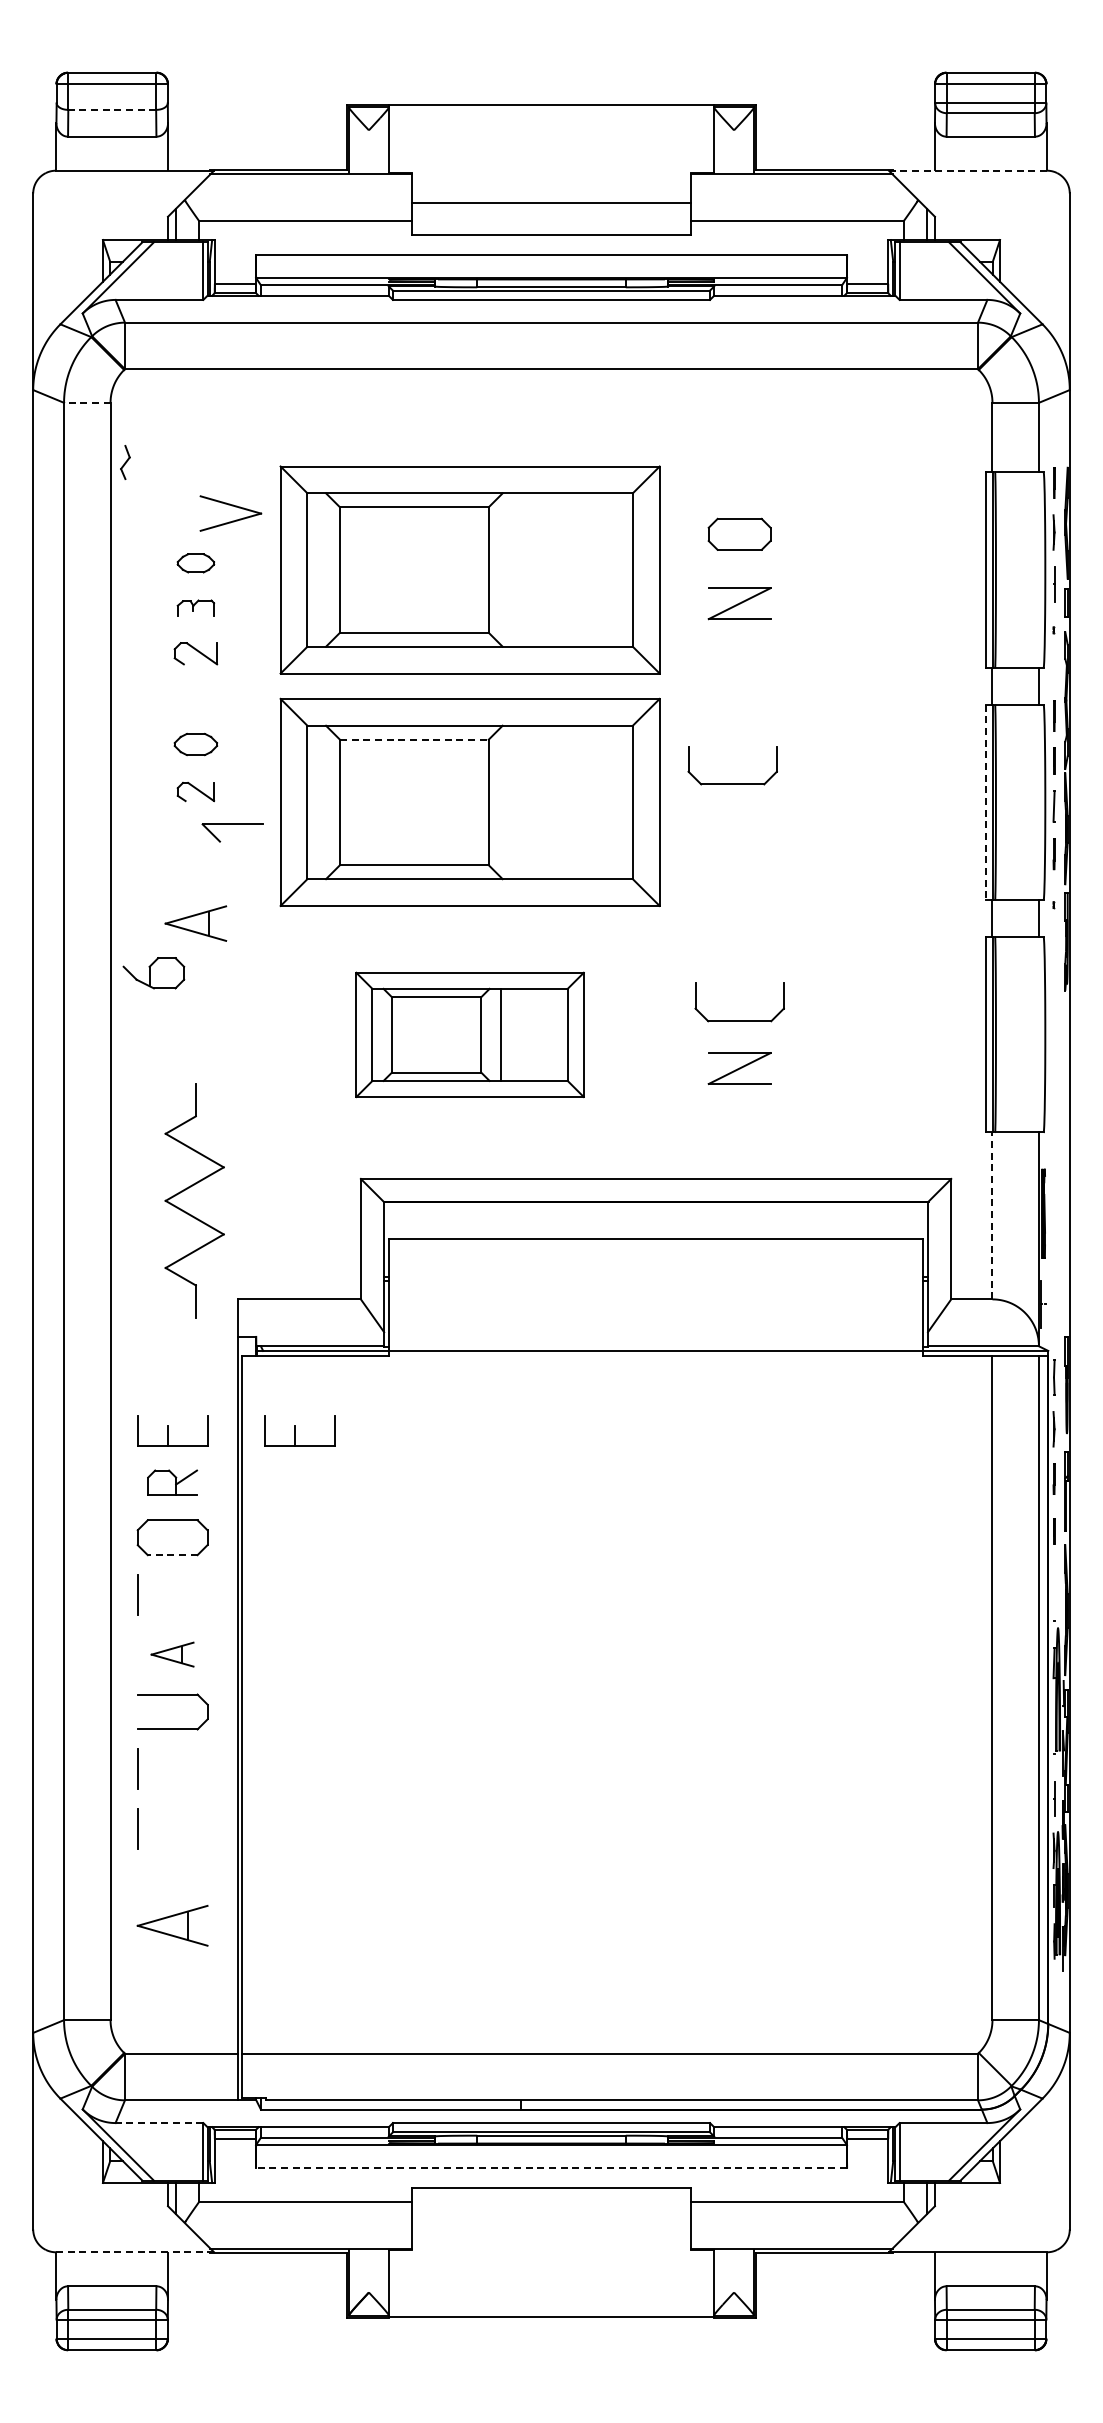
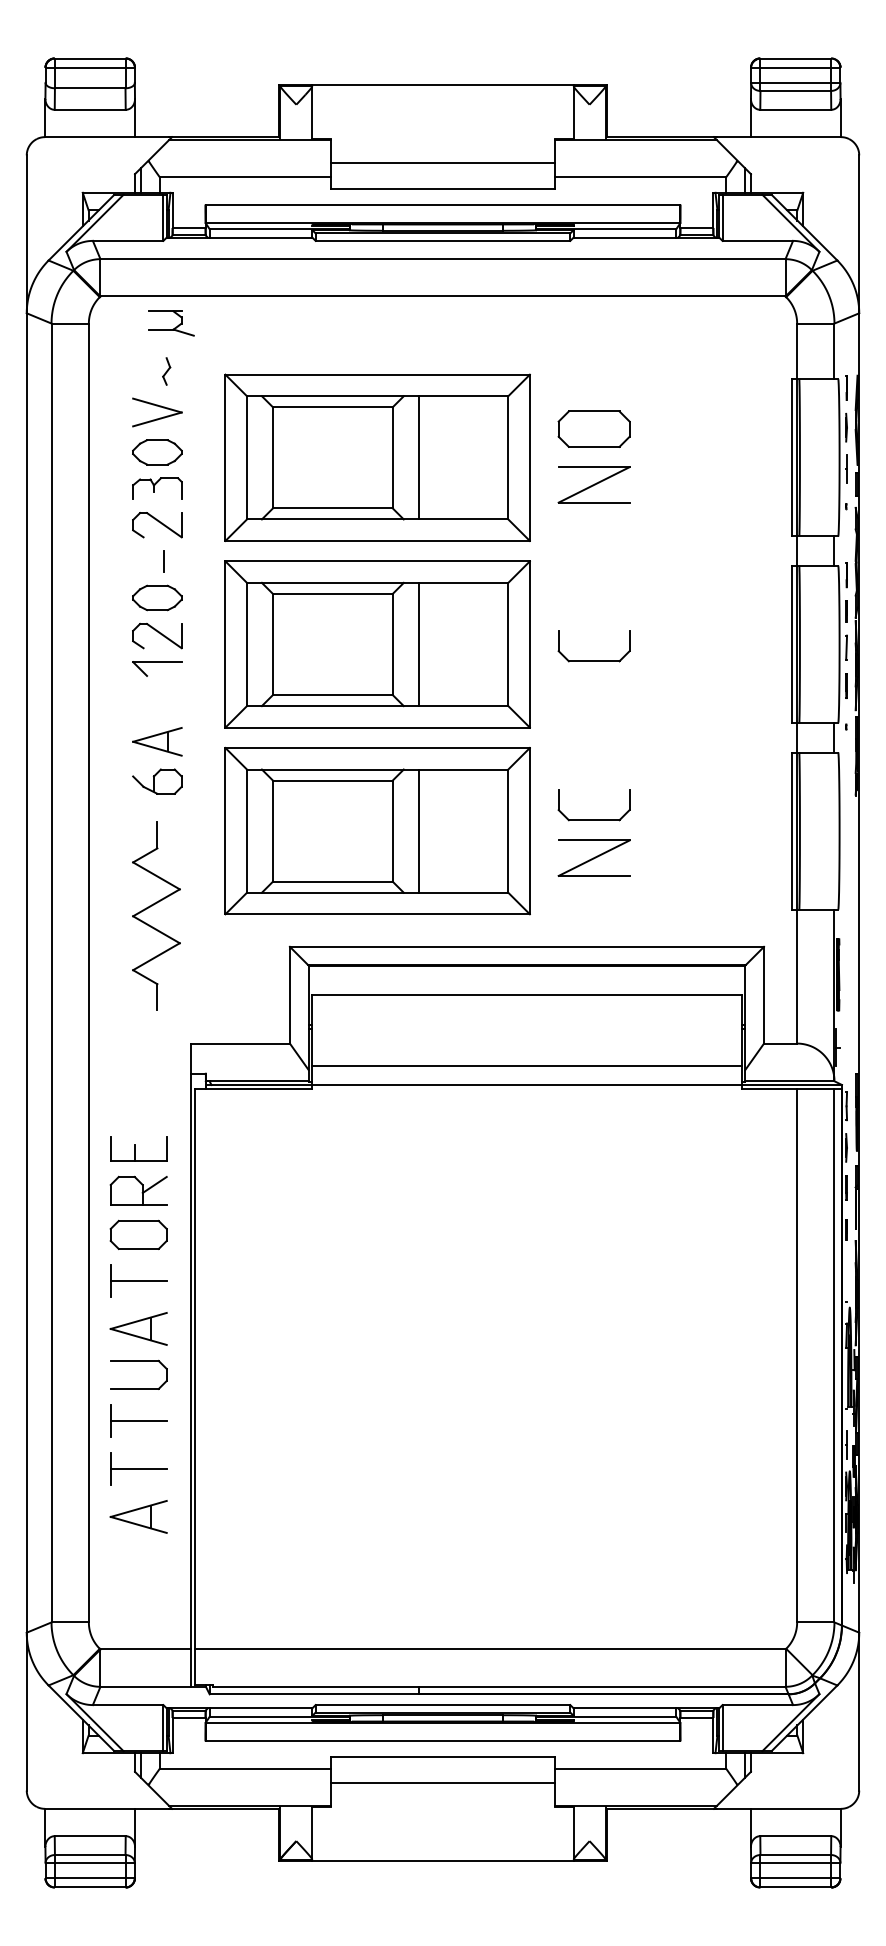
line: (112, 109) -> (90, 87), dashed -> solid
line: (967, 170) -> (777, 136), dashed -> solid
line: (86, 402) -> (69, 323), dashed -> solid
part: (216, 408) -> (173, 328), added
part: (125, 462) -> (166, 371), moved
part: (231, 506) -> (157, 406), moved
part: (739, 534) -> (593, 429), size x1.43
part: (195, 563) -> (157, 452), size x1.67
line: (521, 569) -> (418, 457), added
part: (739, 603) -> (593, 484), size x1.43
part: (195, 607) -> (157, 487), size x1.67
part: (195, 653) -> (157, 524), size x1.43
line: (204, 699) -> (164, 561), added
line: (414, 739) -> (332, 593), dashed -> solid
part: (195, 744) -> (157, 597), size x1.43
part: (732, 783) -> (593, 660), moved
part: (195, 791) -> (157, 635), size x1.67
line: (521, 802) -> (418, 644), added
line: (986, 802) -> (792, 644), dashed -> solid
part: (232, 824) -> (157, 662), moved
part: (153, 973) -> (157, 781), moved
part: (469, 1034) -> (377, 830), size x1.67
part: (739, 1068) -> (593, 858), size x1.43
part: (189, 1188) -> (152, 906), moved
line: (992, 1215) -> (797, 976), dashed -> solid
line: (655, 1327) -> (526, 1066), added
part: (299, 1430) -> (240, 1148), removed
part: (172, 1482) -> (138, 1190), size x1.43
line: (172, 1555) -> (138, 1249), dashed -> solid
line: (172, 1594) -> (138, 1280), added
part: (172, 1654) -> (138, 1328), size x1.67
line: (172, 1769) -> (138, 1421), added
line: (172, 1829) -> (138, 1469), added
part: (172, 1925) -> (138, 1516), moved
line: (159, 2123) -> (128, 1705), dashed -> solid
line: (551, 2168) -> (443, 1741), dashed -> solid
line: (551, 2220) -> (443, 1783), added
line: (135, 2252) -> (108, 1809), dashed -> solid

